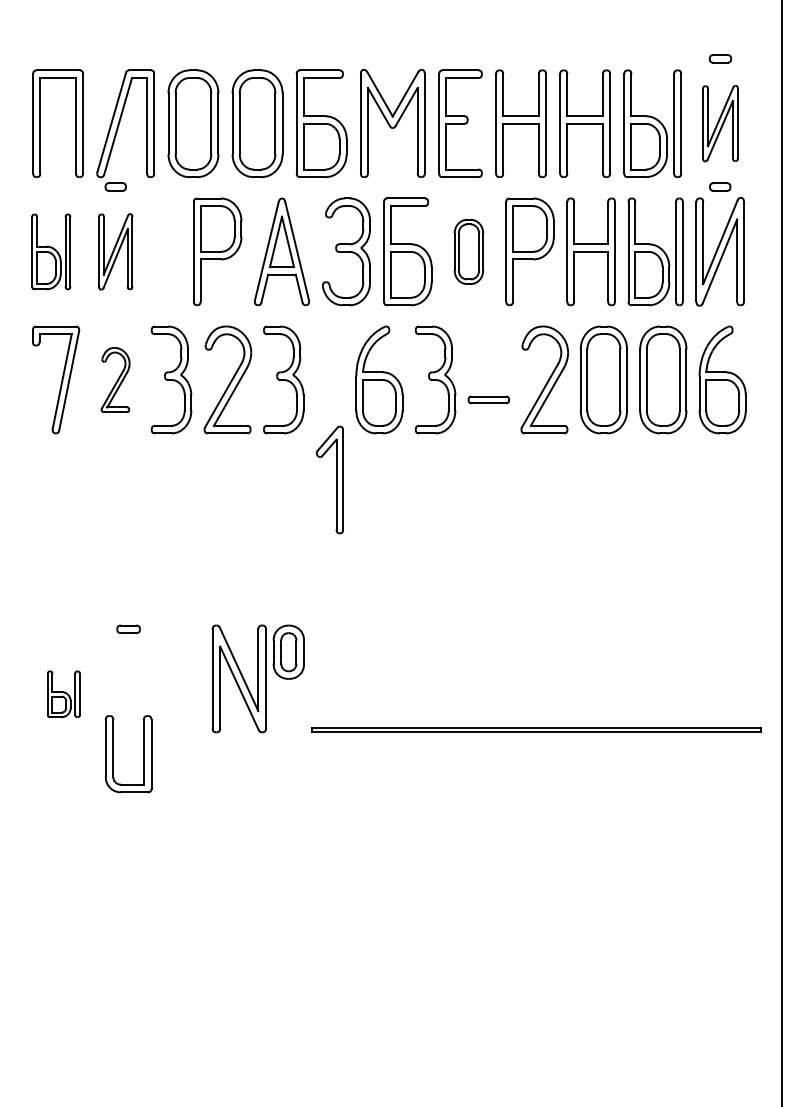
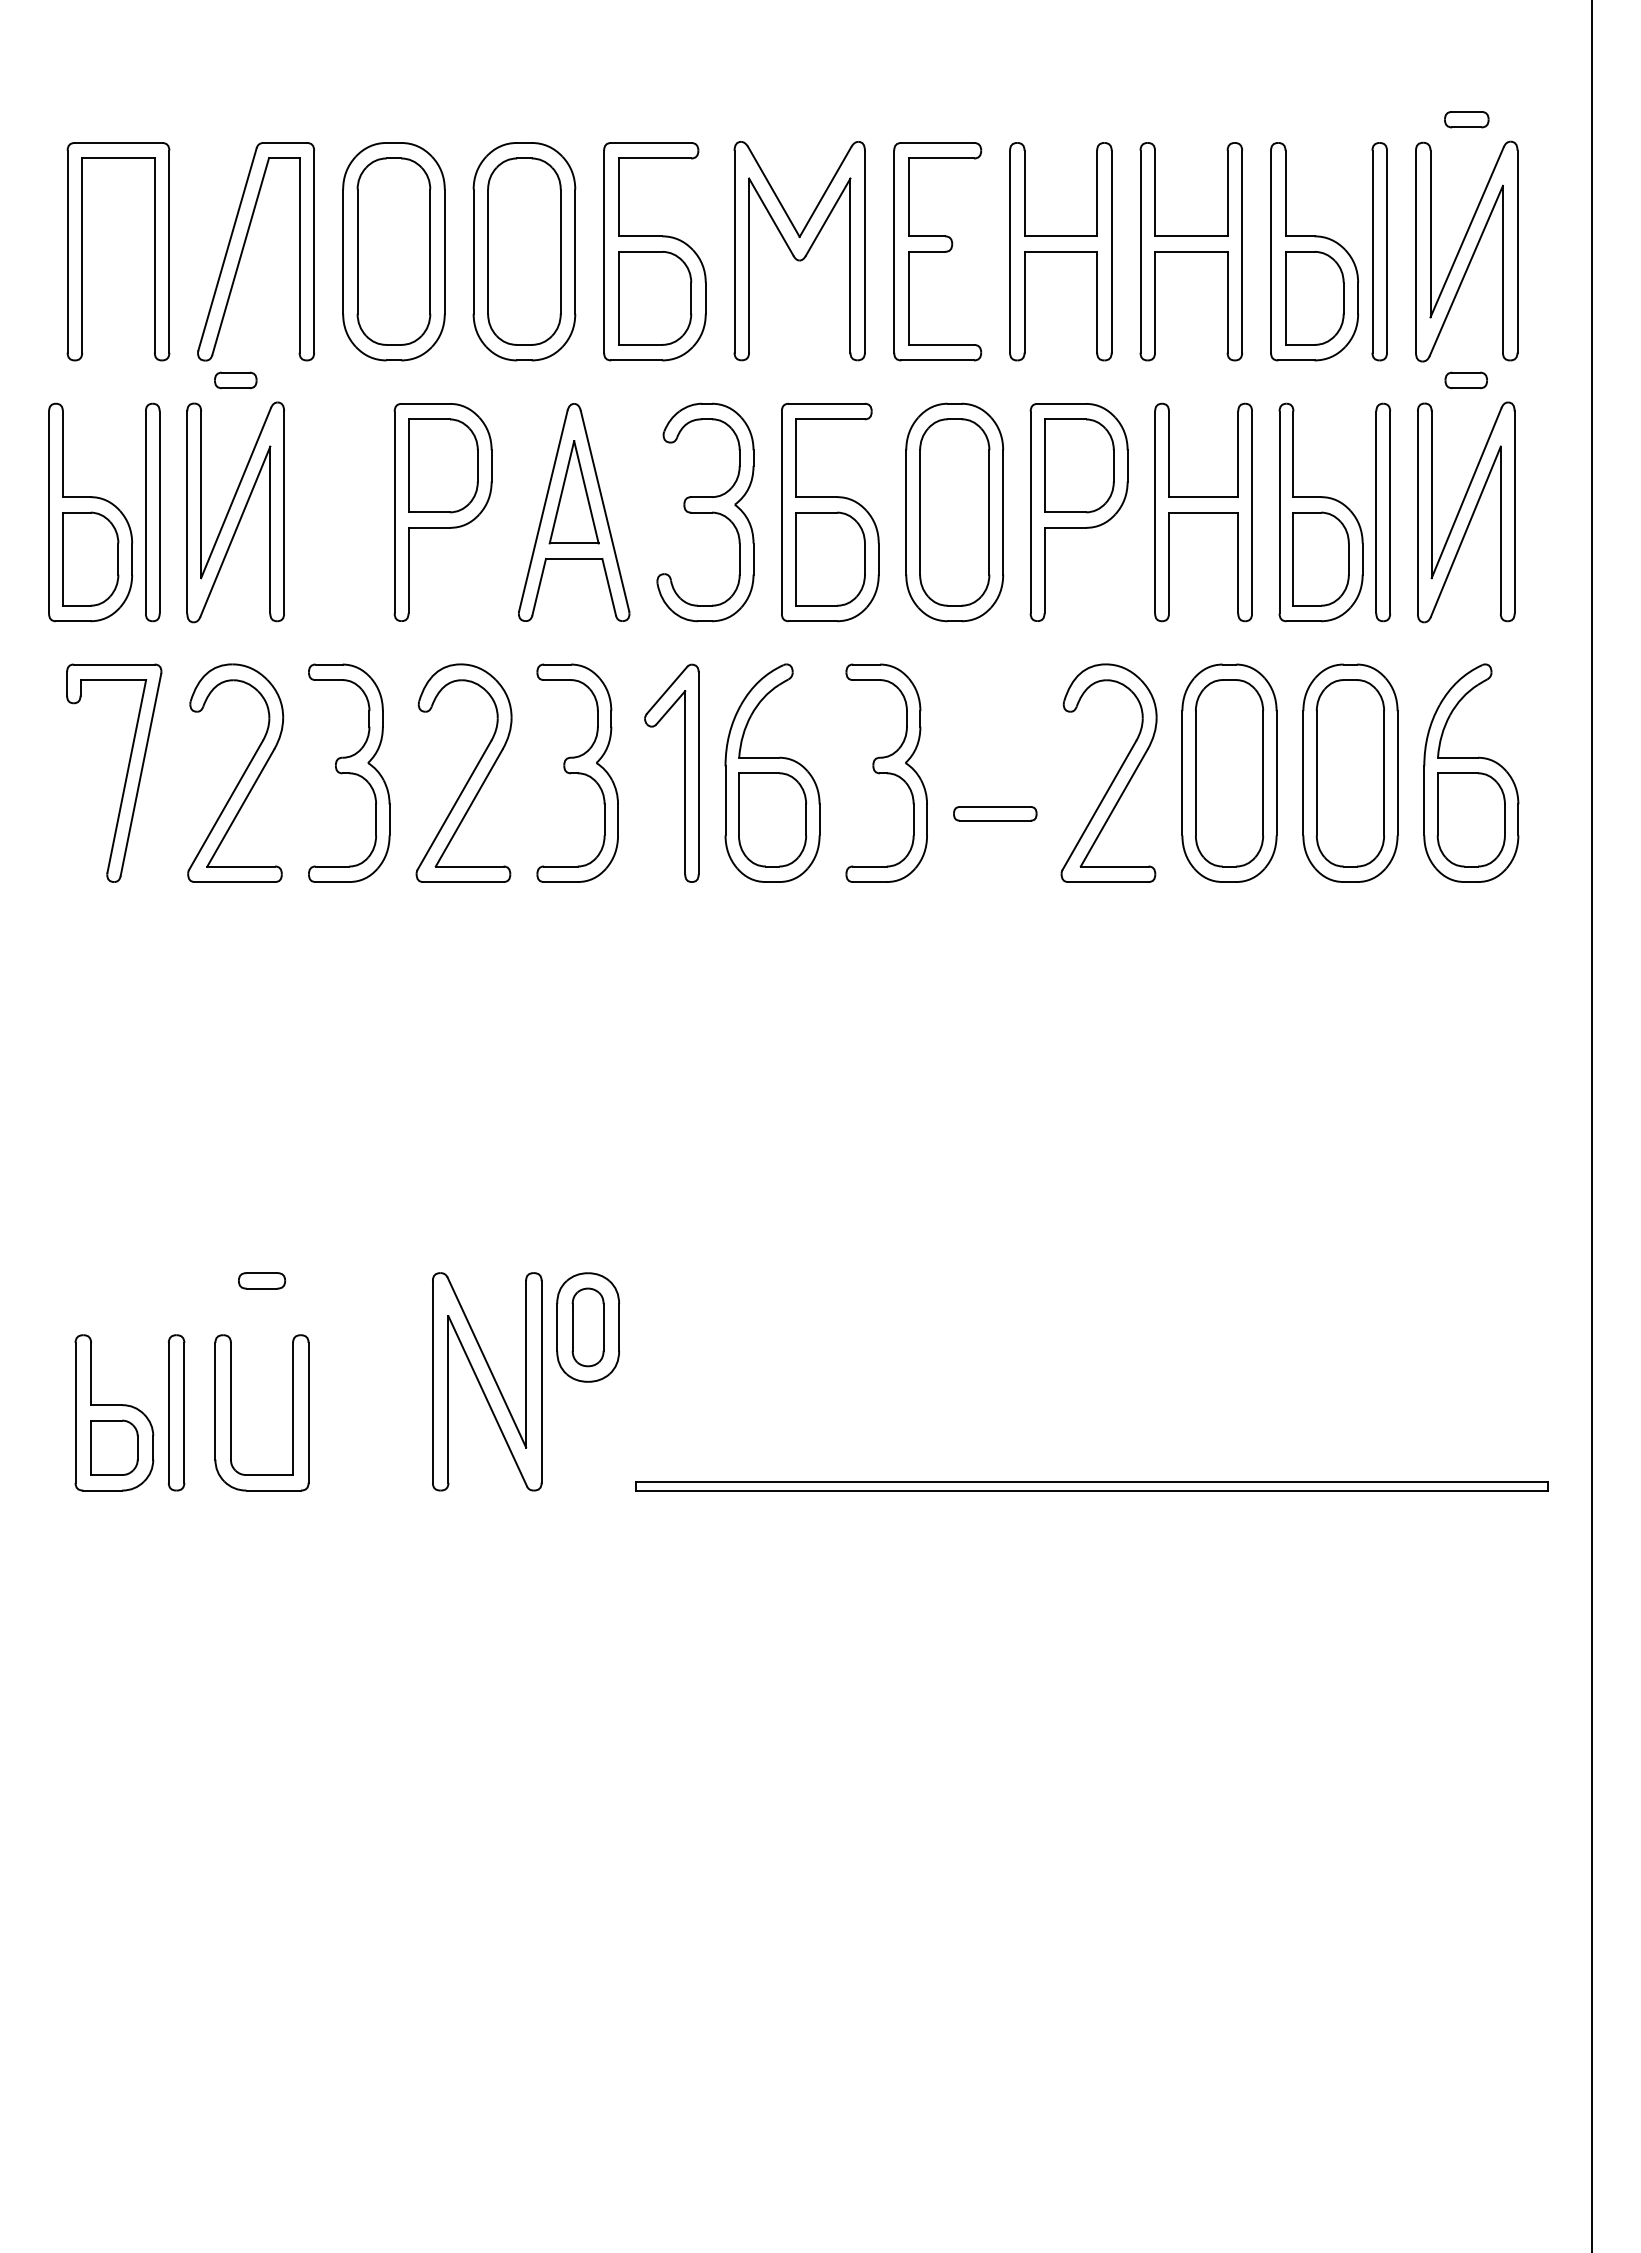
part: (720, 123) -> (1466, 251), size x1.43
part: (51, 251) -> (104, 511), size x1.43
part: (115, 251) -> (235, 511), size x1.43
part: (468, 251) -> (953, 511), size x1.67
part: (115, 379) -> (235, 772), size x1.67
part: (336, 479) -> (685, 772), moved
part: (63, 694) -> (129, 1413), size x1.67
part: (113, 754) -> (231, 1413), moved

